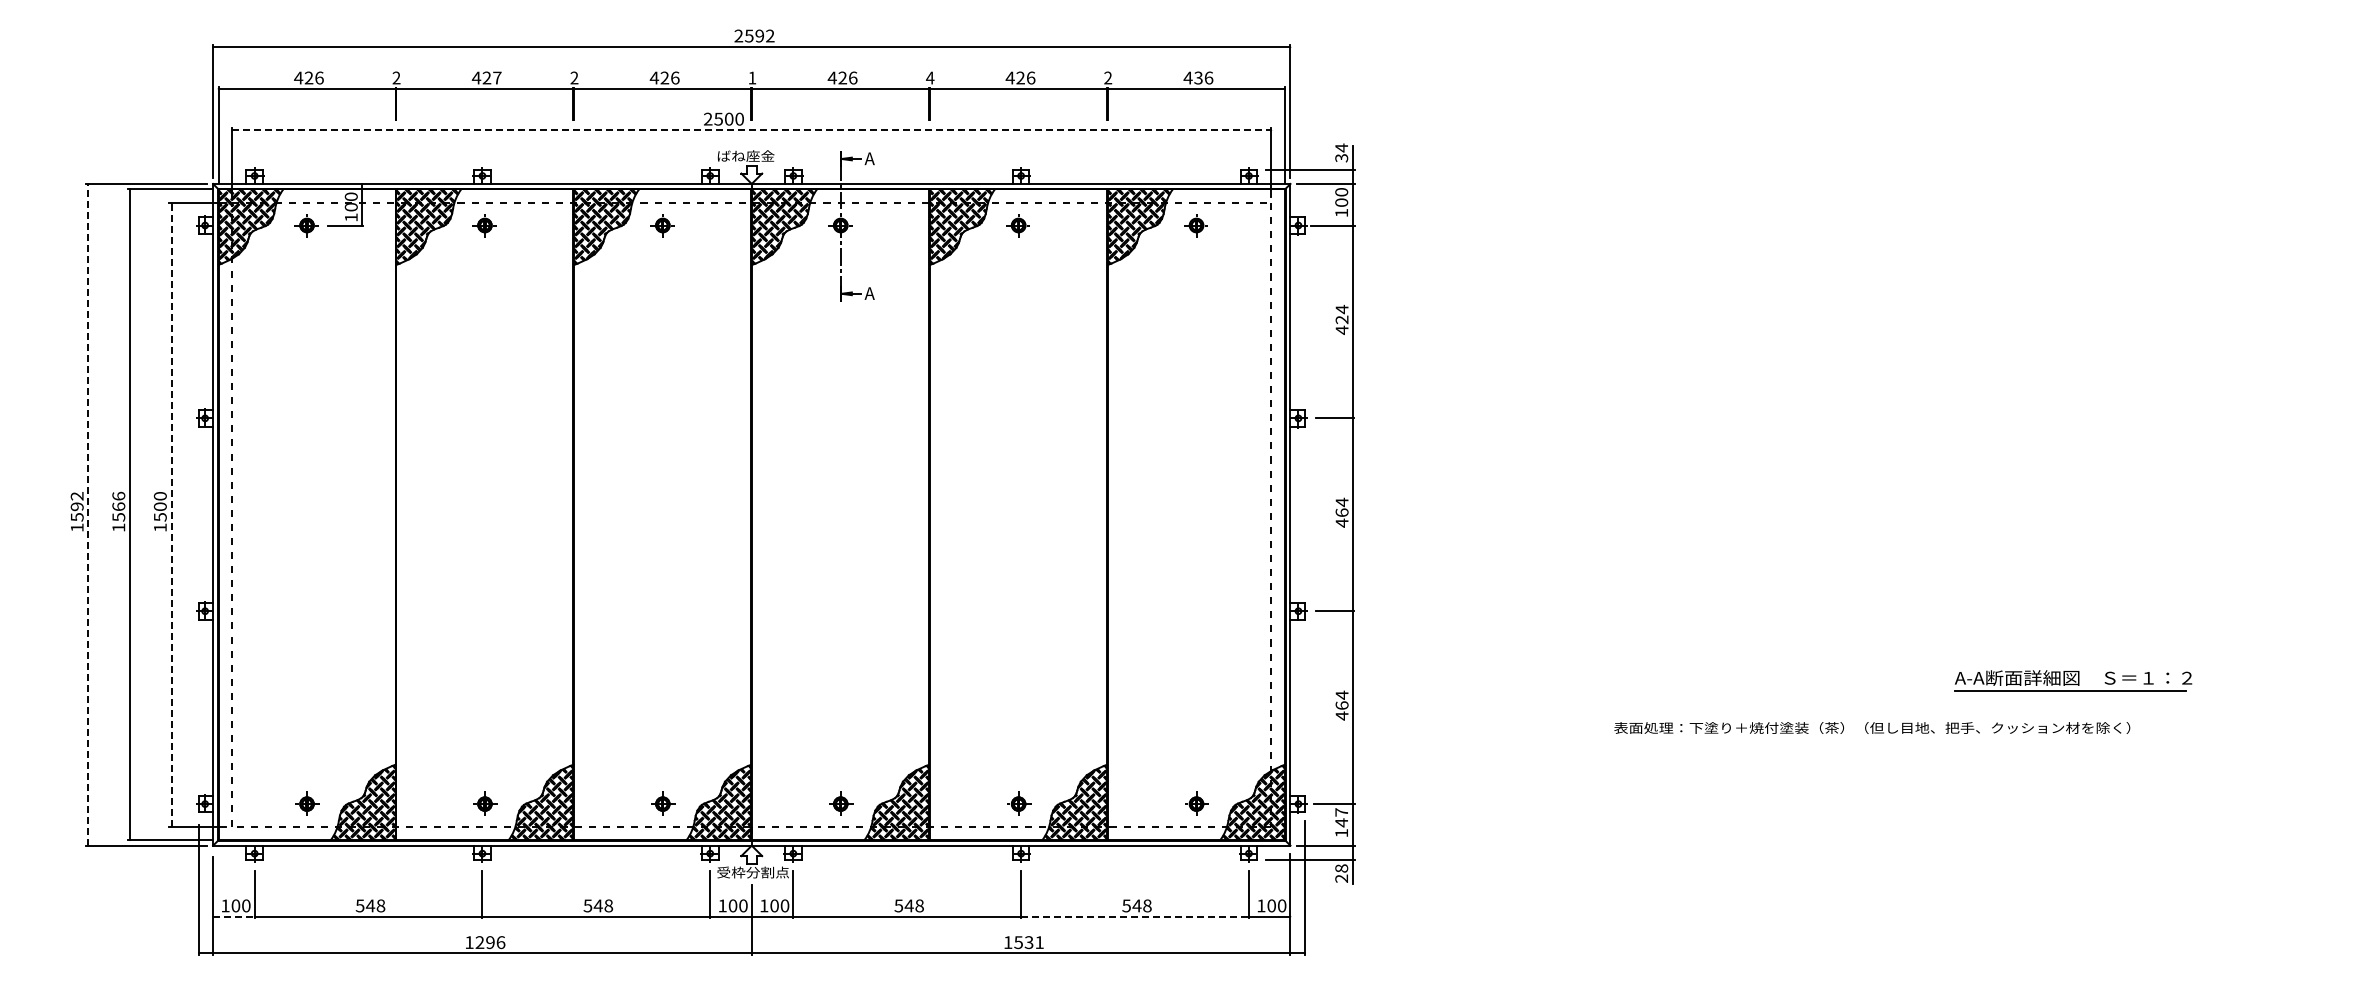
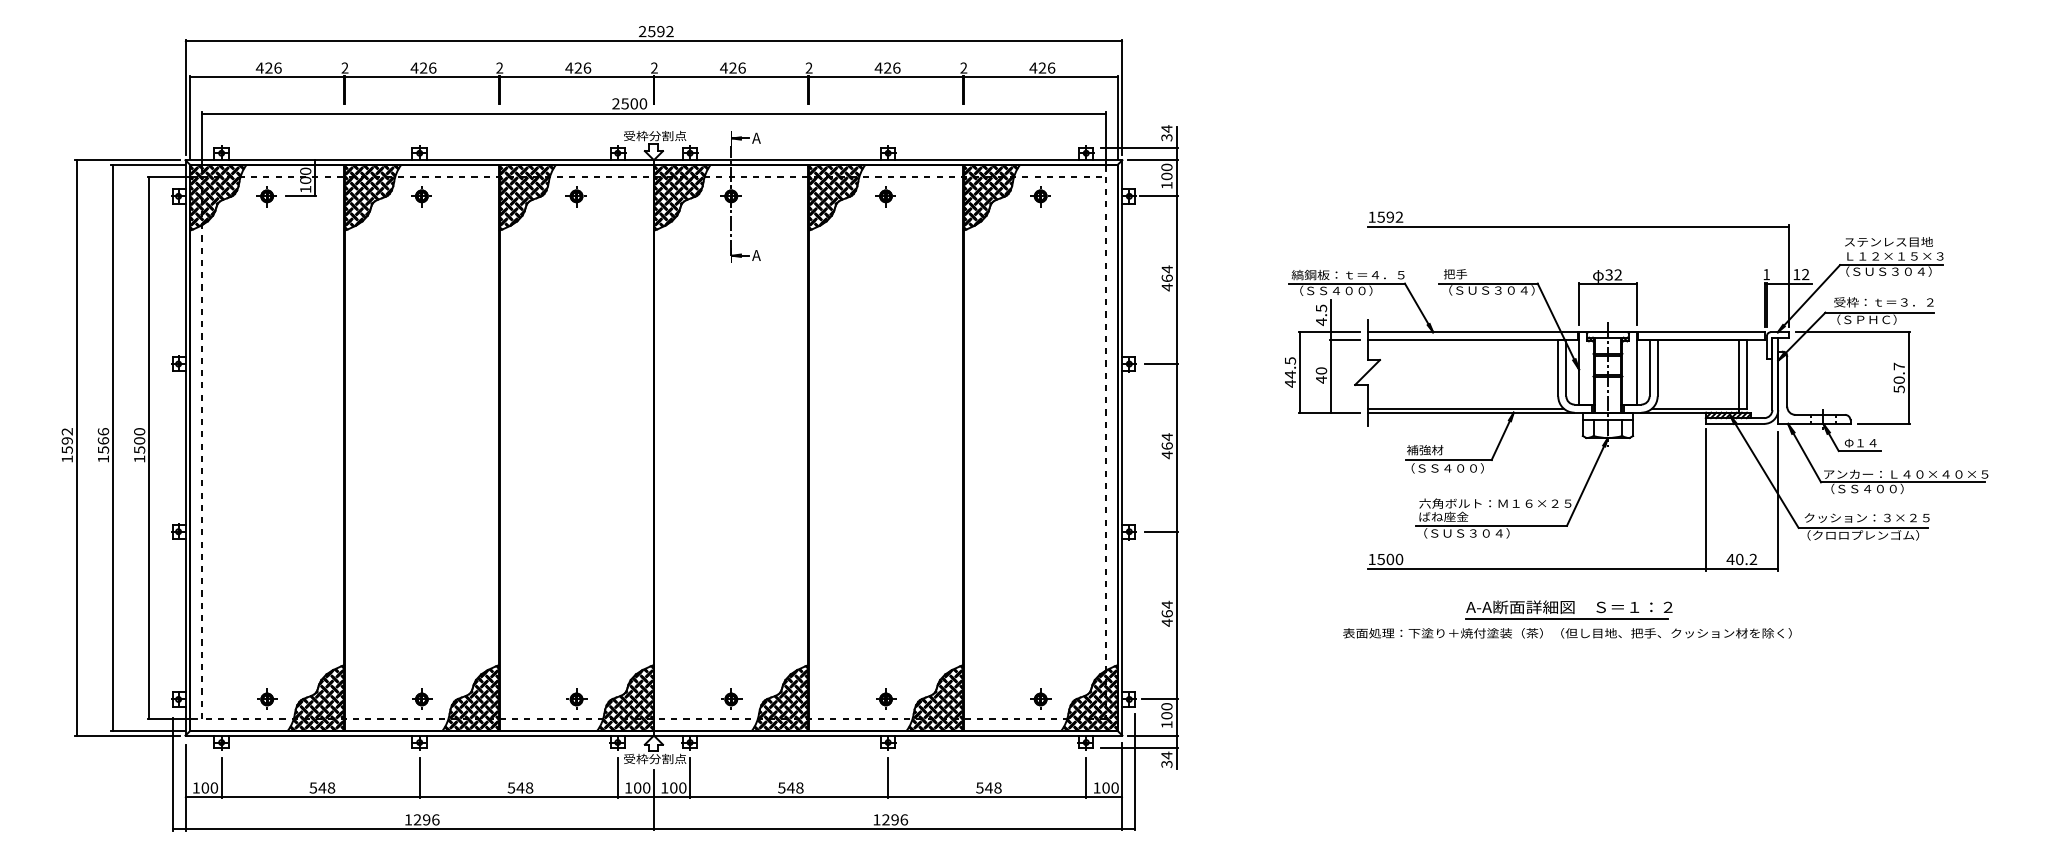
text: (497, 77) -> (432, 67), 427 -> 426
text: (752, 77) -> (654, 67), 1 -> 2
text: (930, 77) -> (809, 67), 4 -> 2
text: (1198, 78) -> (1042, 68), 436 -> 426
line: (751, 130) -> (653, 113), dashed -> solid
text: (752, 156) -> (654, 136), ばね座金 -> 受枠分割点
text: (1341, 319) -> (1166, 278), 424 -> 464
part: (1881, 449) -> (1636, 391), added
line: (88, 514) -> (77, 447), dashed -> solid
line: (171, 514) -> (149, 447), dashed -> solid
part: (2073, 680) -> (1569, 609), moved
text: (1872, 727) -> (1567, 632), moved
text: (1341, 817) -> (1166, 711), 147 -> 100
text: (1341, 873) -> (1166, 759), 28 -> 34
line: (233, 916) -> (203, 797), dashed -> solid
line: (1135, 916) -> (987, 797), dashed -> solid
text: (1029, 942) -> (895, 819), 1531 -> 1296

